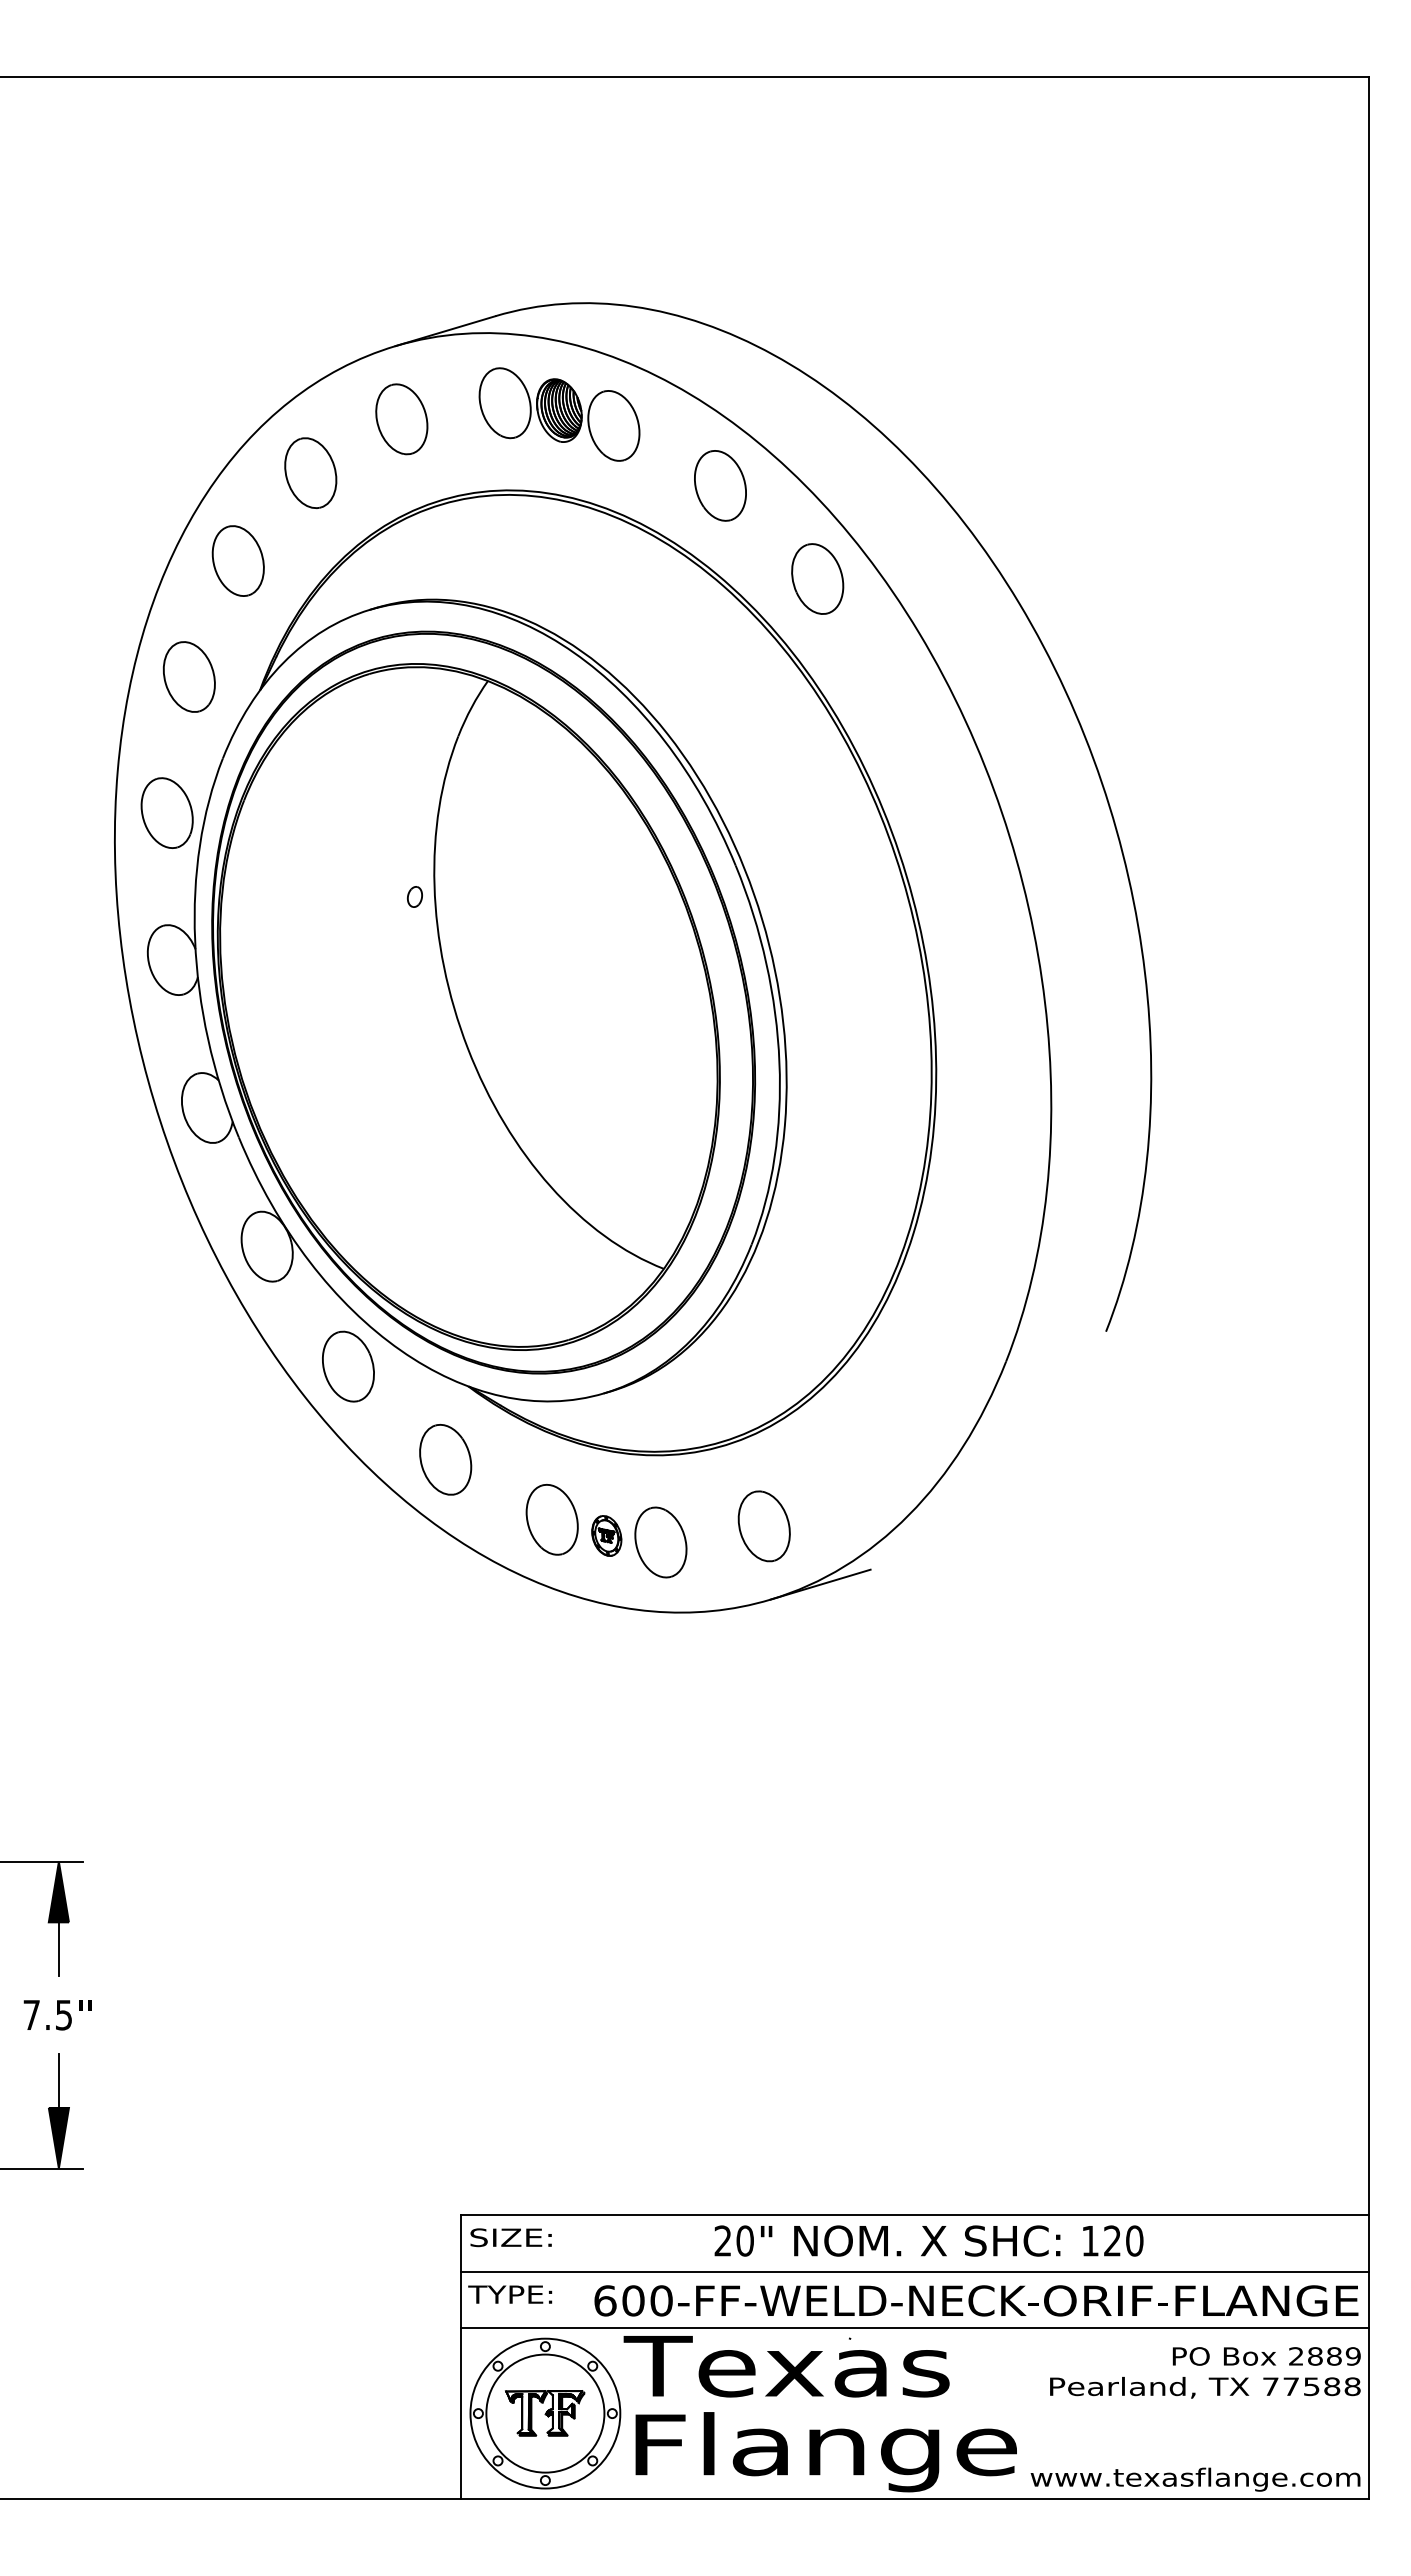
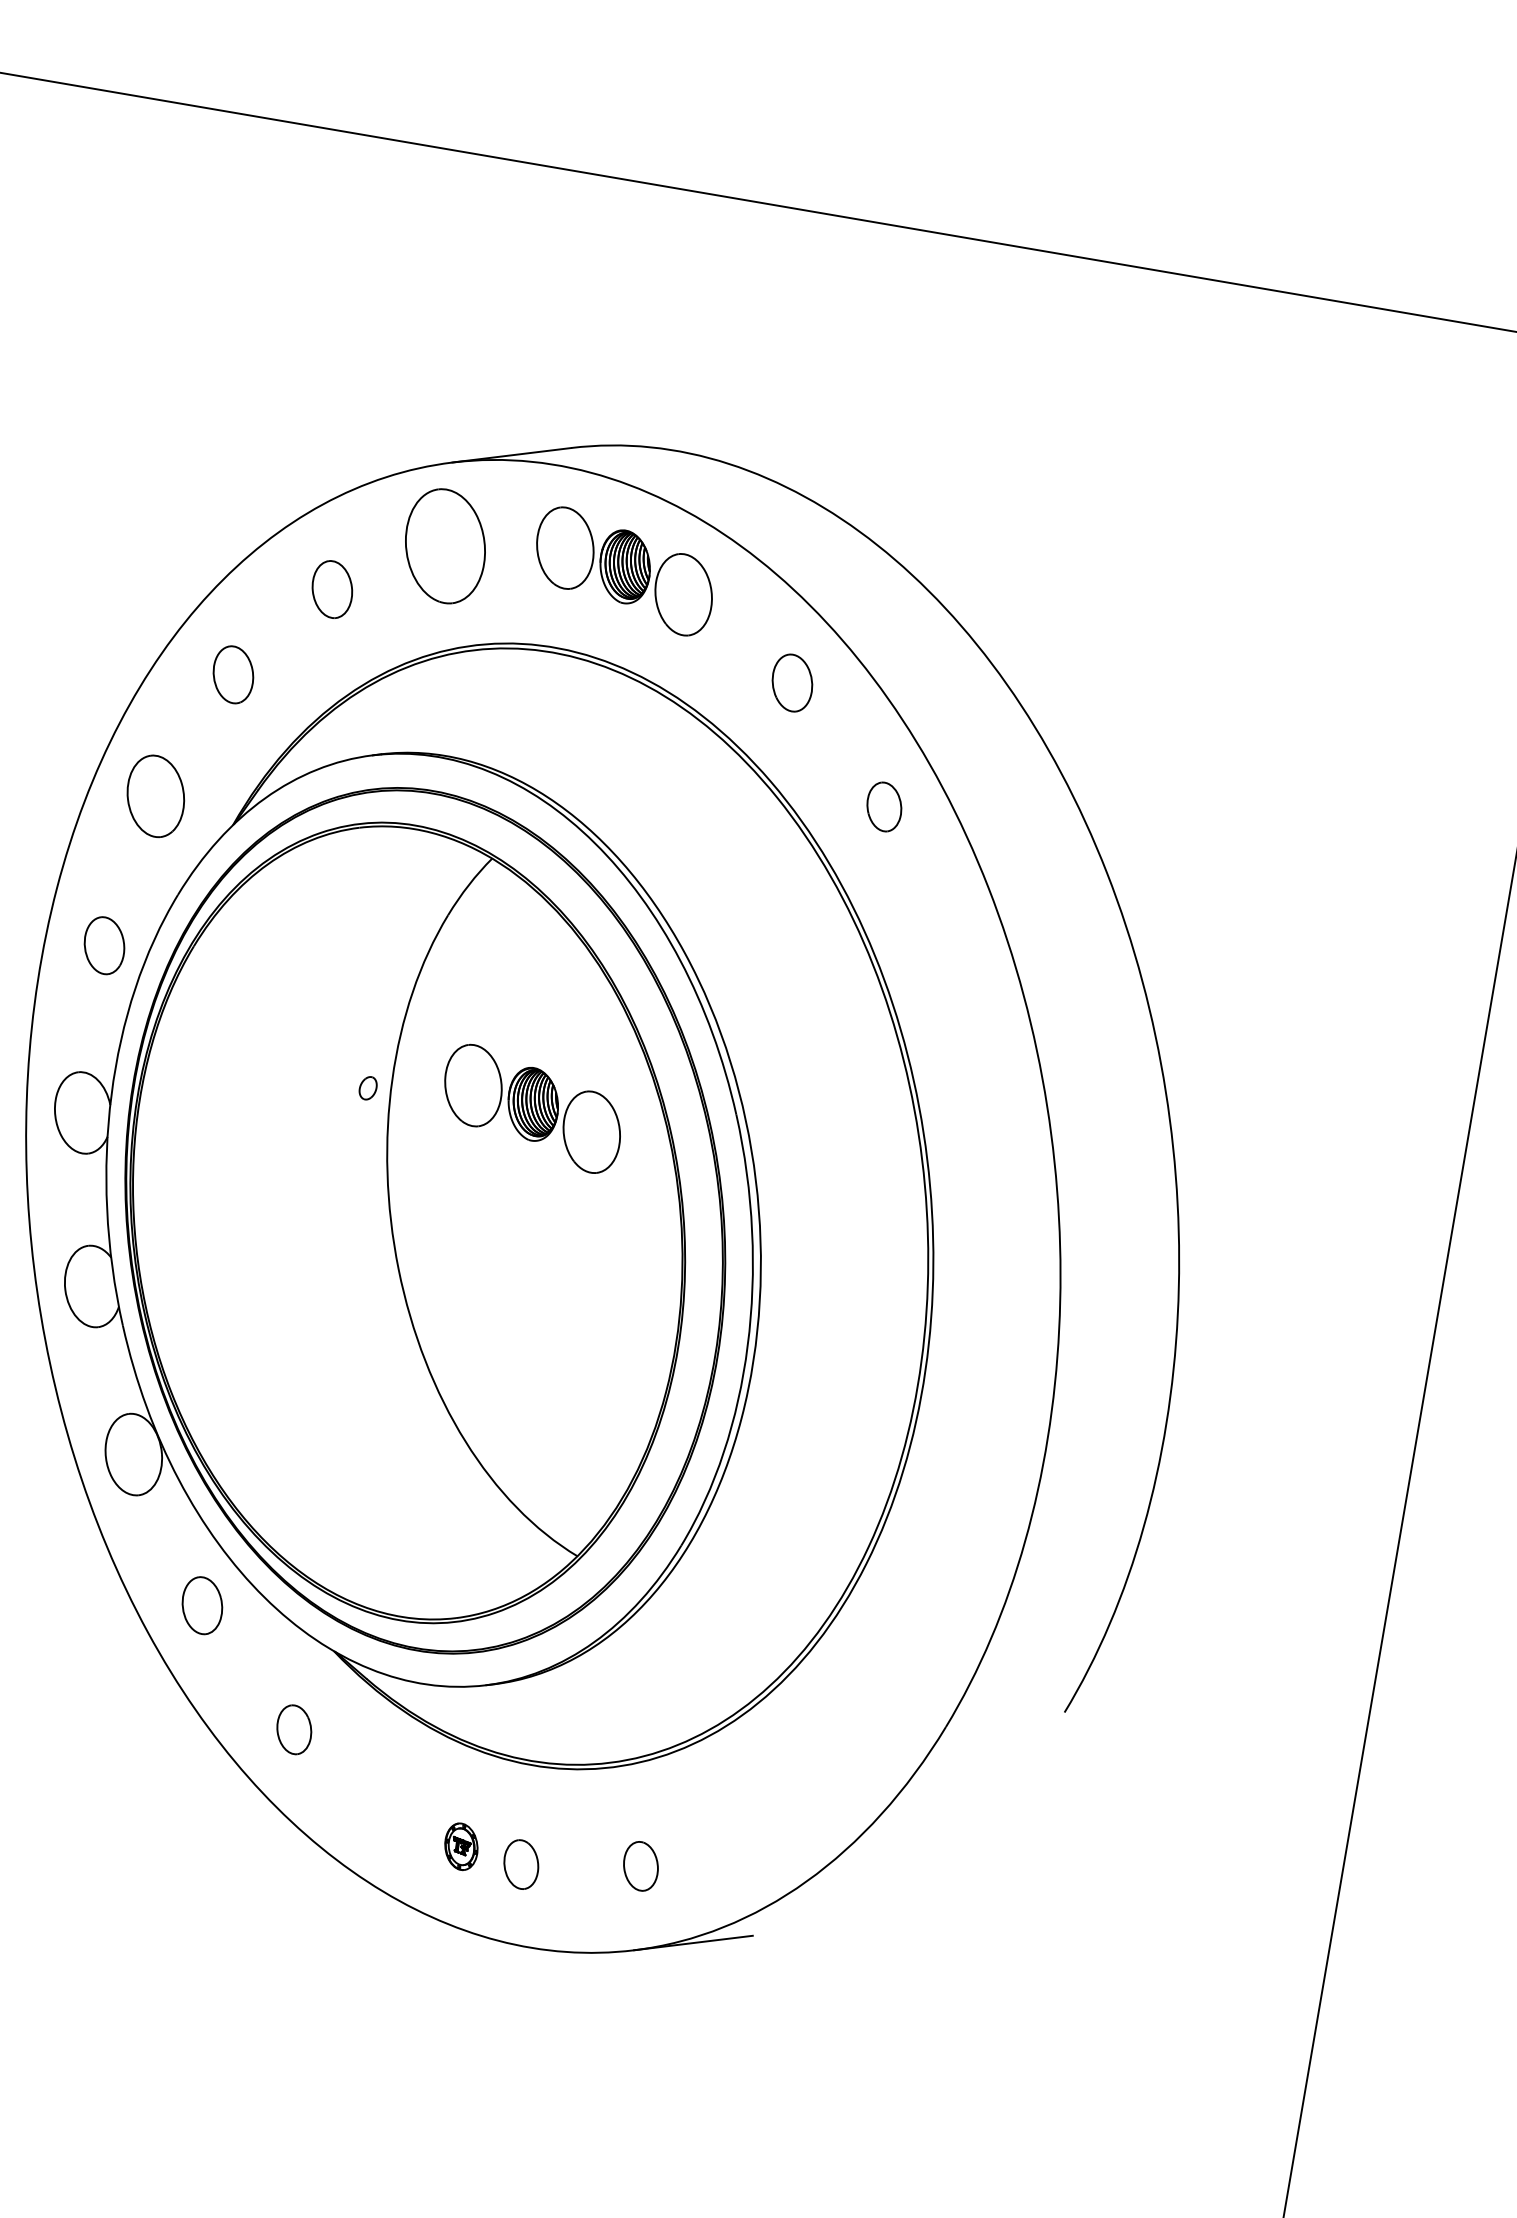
part: (401, 419) -> (445, 546), size x1.4
part: (310, 472) -> (332, 588), size x0.7
part: (720, 485) -> (792, 682), size x0.7
part: (237, 560) -> (232, 674), size x0.7
part: (817, 578) -> (884, 806), size x0.6
part: (166, 812) -> (103, 944), size x0.7
part: (559, 890) -> (532, 1108), added
part: (348, 1366) -> (202, 1605), size x0.7
part: (445, 1459) -> (294, 1729), size x0.6
part: (551, 1519) -> (402, 1817), removed
part: (763, 1526) -> (640, 1866), size x0.6
part: (660, 1542) -> (520, 1864), size x0.6

